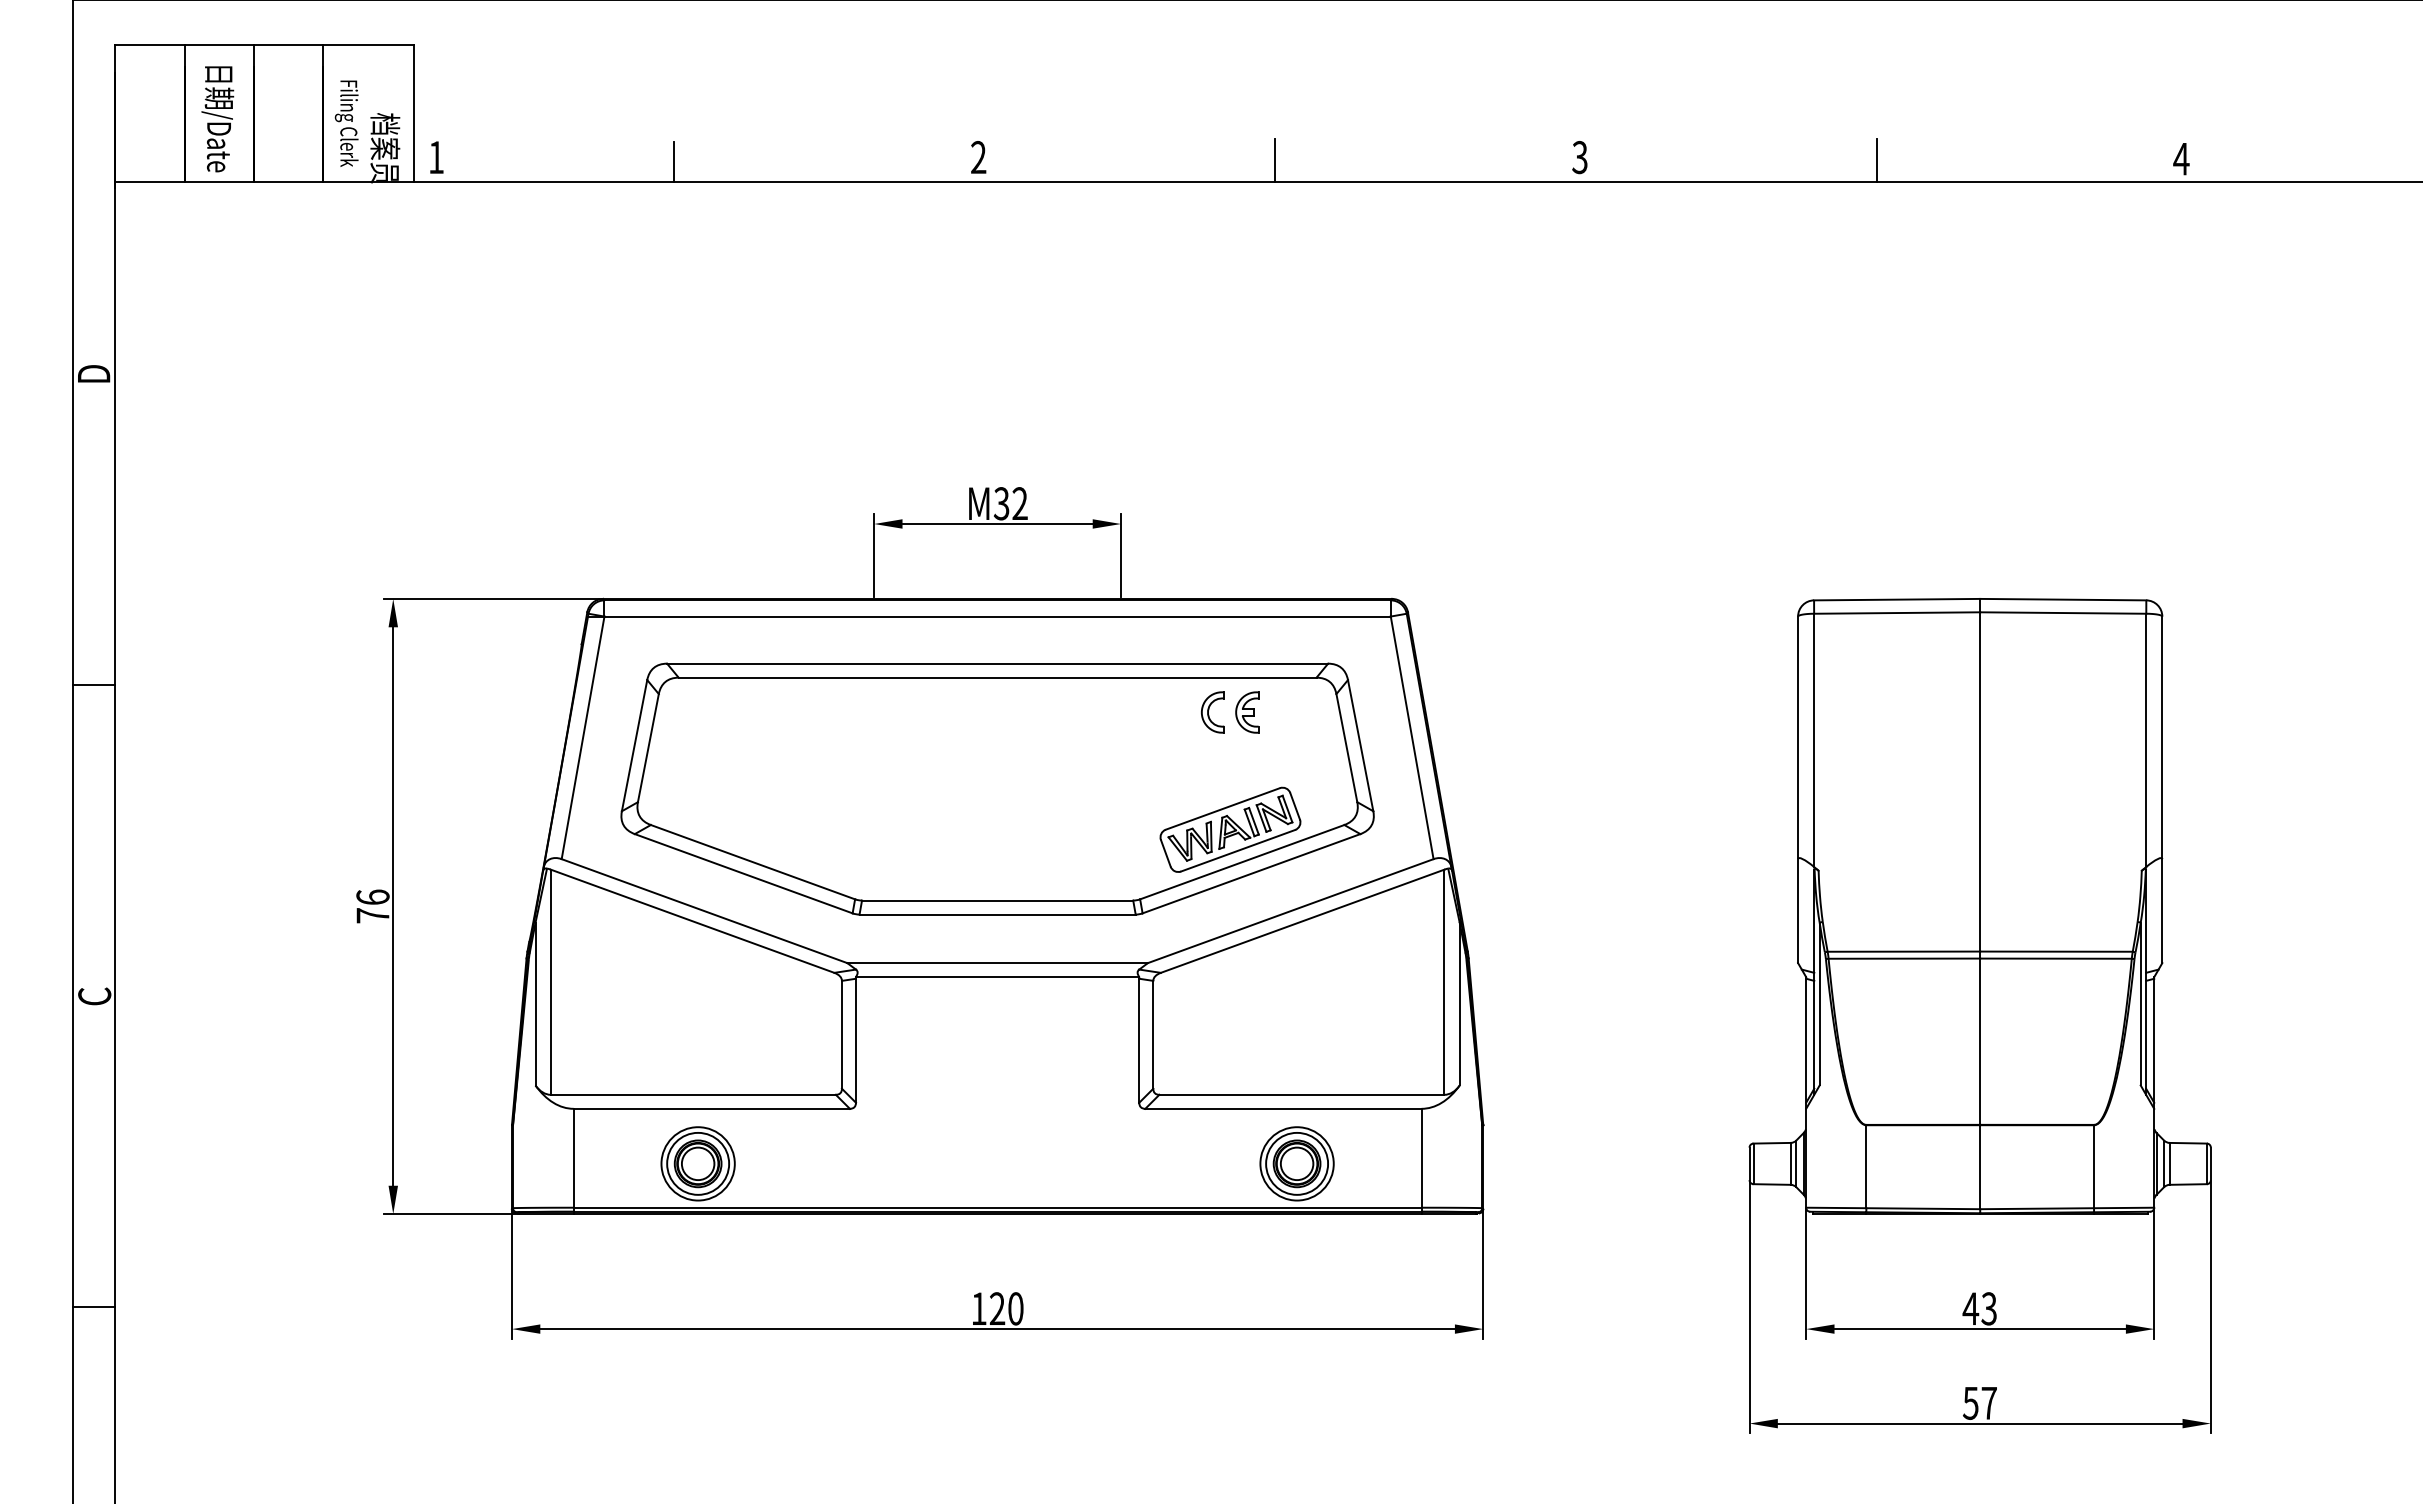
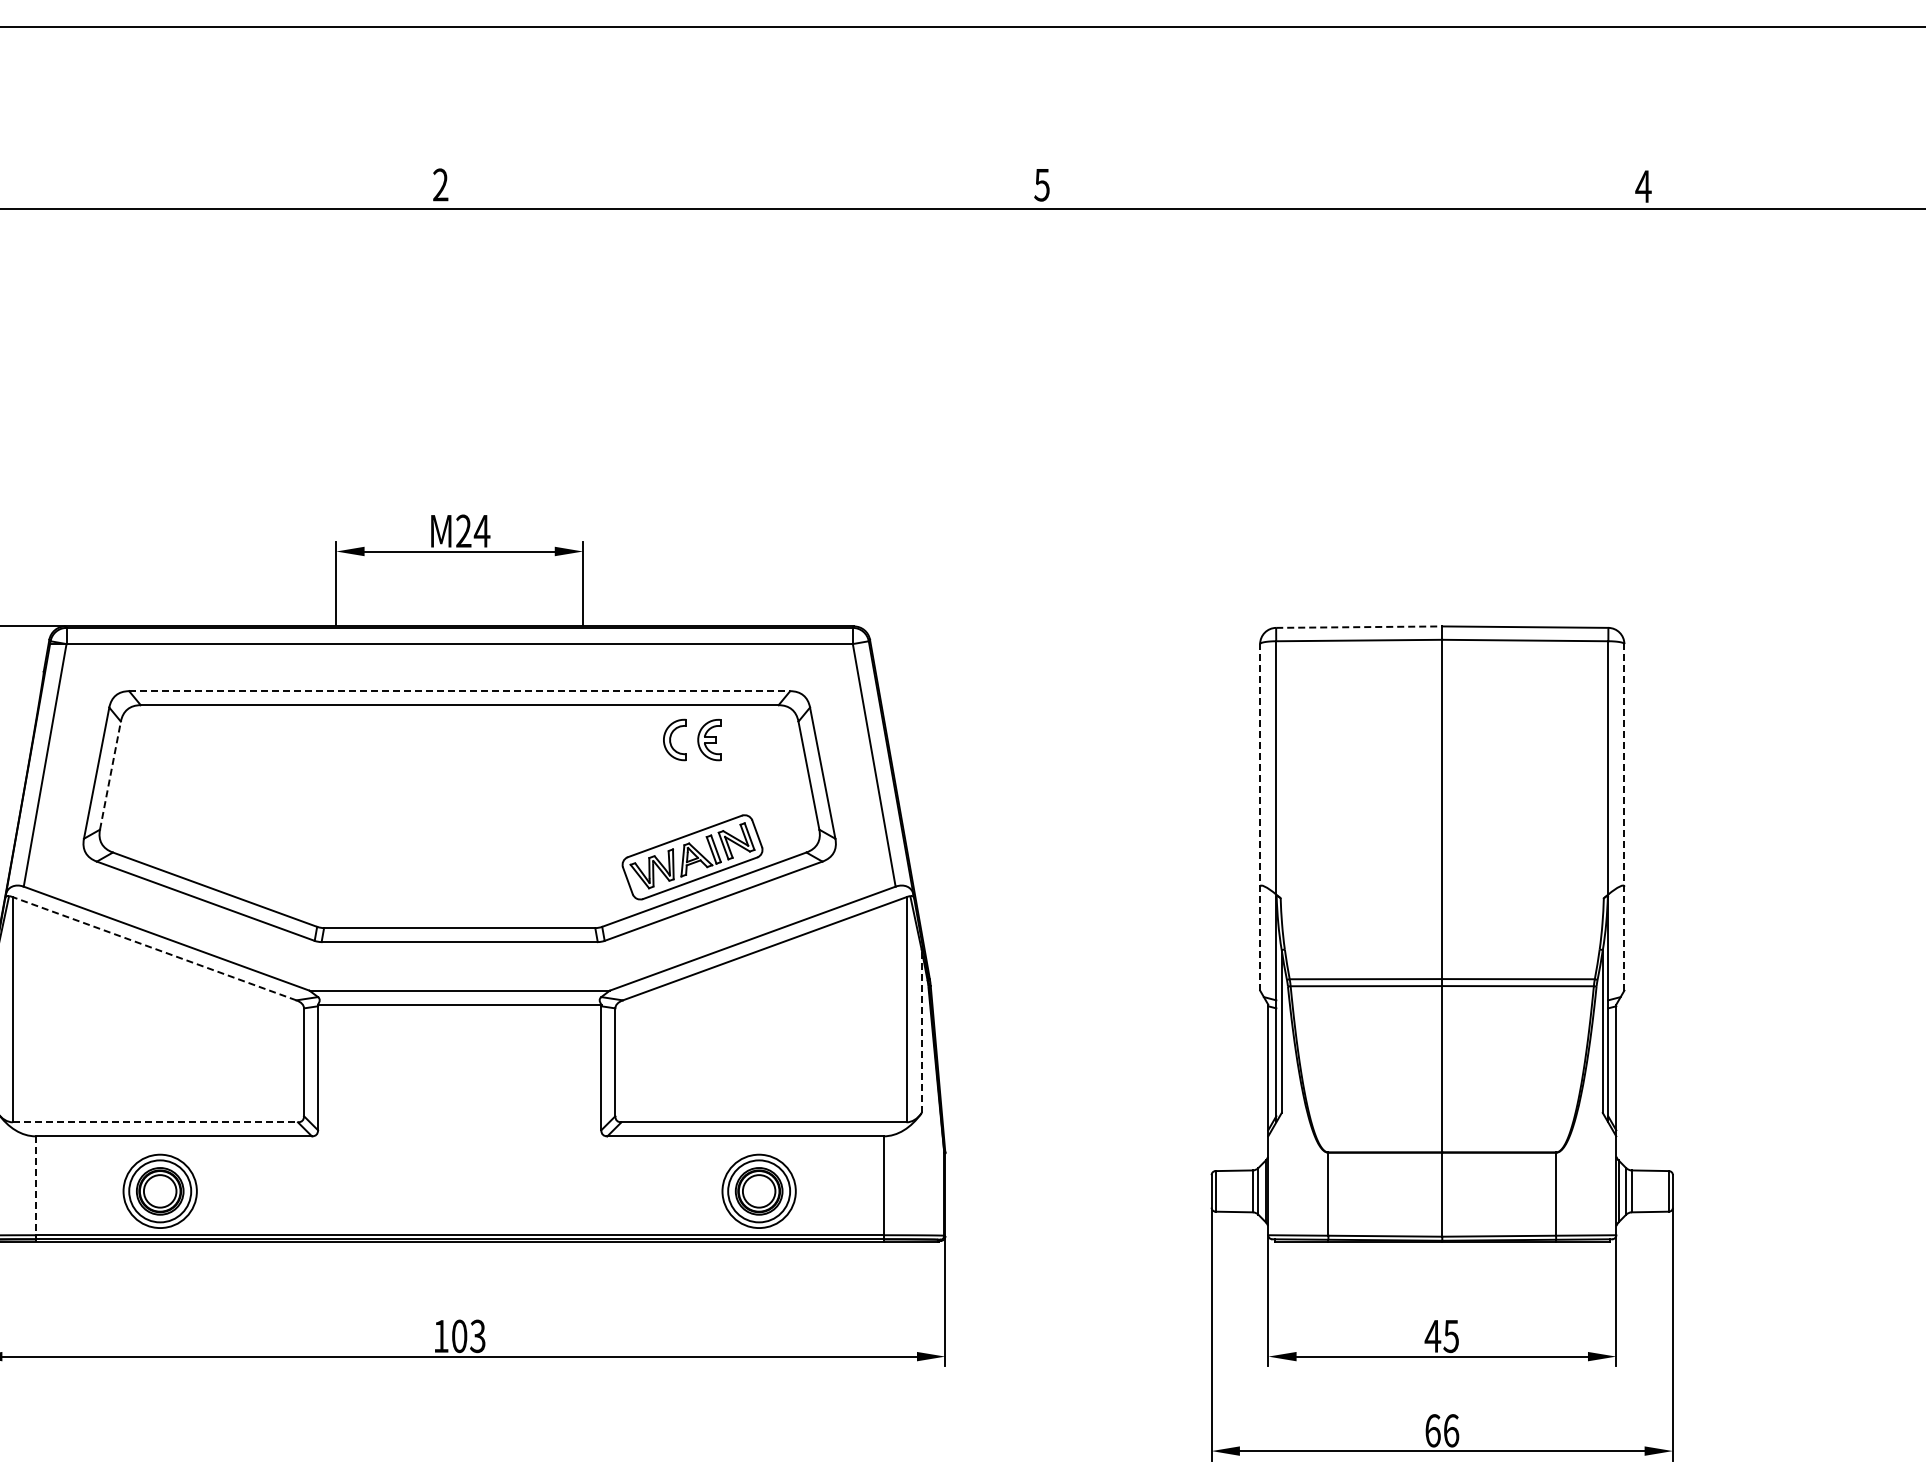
text: (1579, 157) -> (1041, 185), 3 -> 5
line: (1275, 160) -> (737, 188), removed
line: (1876, 160) -> (1338, 188), removed
line: (674, 161) -> (136, 189), removed
text: (1010, 503) -> (472, 531), M32 -> M24
line: (1897, 599) -> (1359, 627), solid -> dashed
line: (997, 663) -> (459, 691), solid -> dashed
line: (648, 747) -> (110, 775), solid -> dashed
line: (1798, 789) -> (1260, 817), solid -> dashed
line: (2162, 789) -> (1624, 817), solid -> dashed
line: (692, 921) -> (154, 949), solid -> dashed
line: (1459, 1003) -> (921, 1031), solid -> dashed
line: (693, 1094) -> (155, 1122), solid -> dashed
line: (573, 1161) -> (35, 1189), solid -> dashed
text: (1006, 1308) -> (468, 1336), 120 -> 103
text: (1988, 1308) -> (1450, 1336), 43 -> 45
text: (1979, 1402) -> (1441, 1430), 57 -> 66

